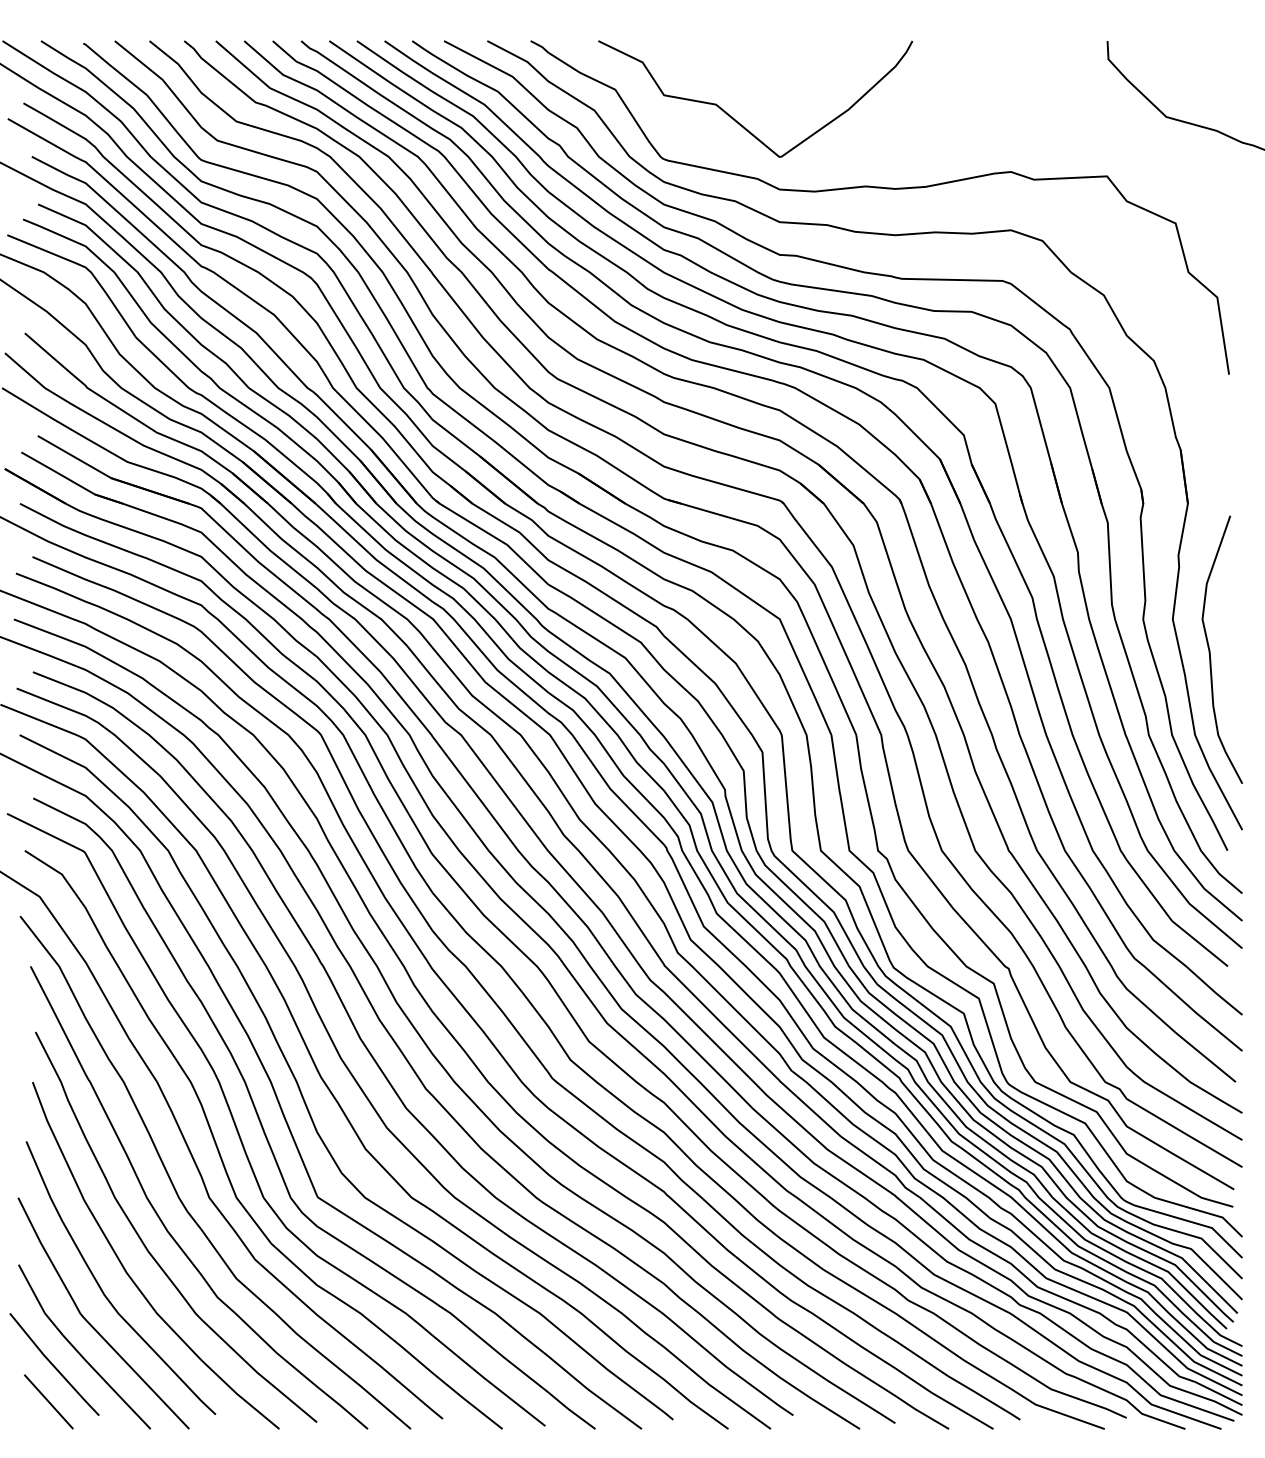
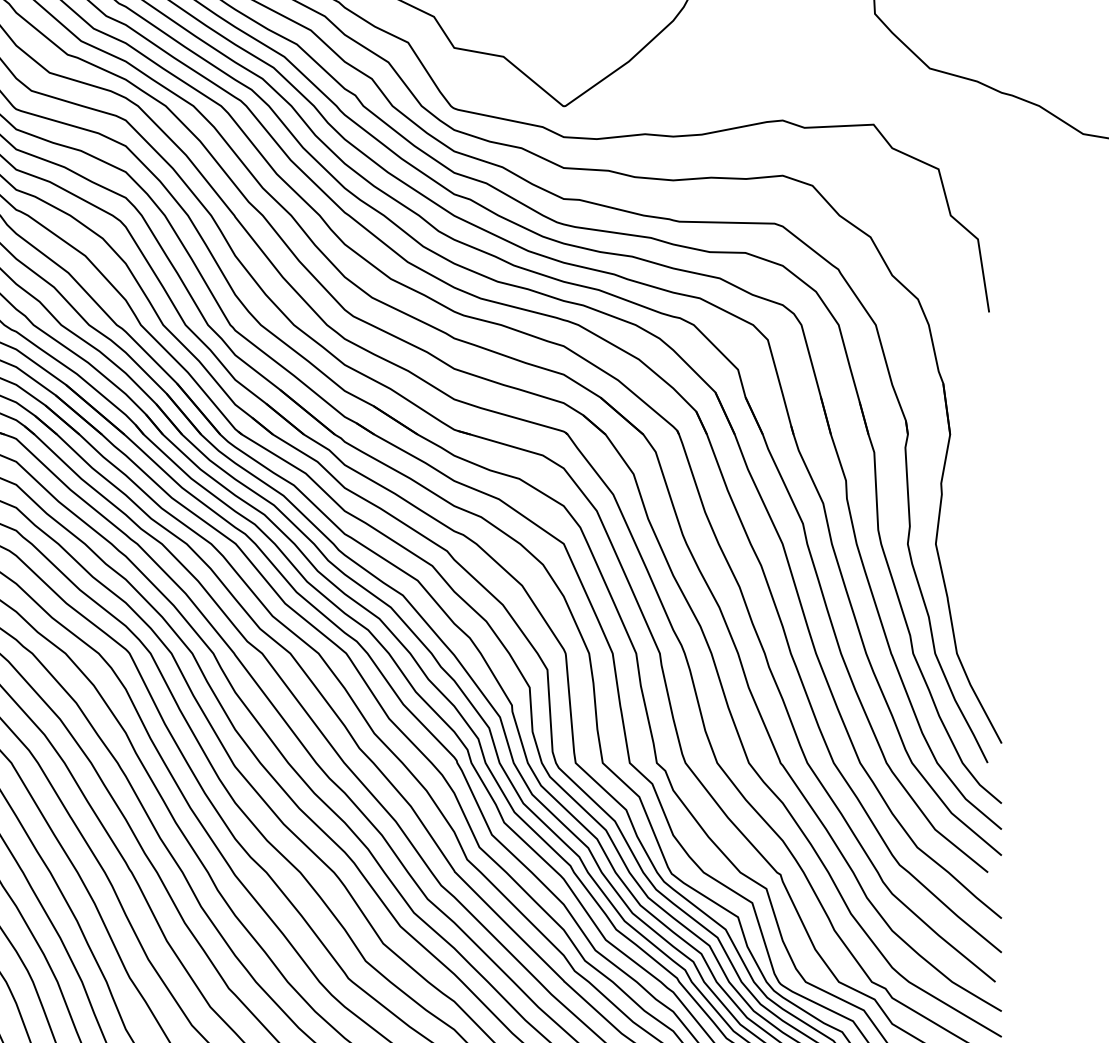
curve: (1210, 650) -> (971, 573), removed

